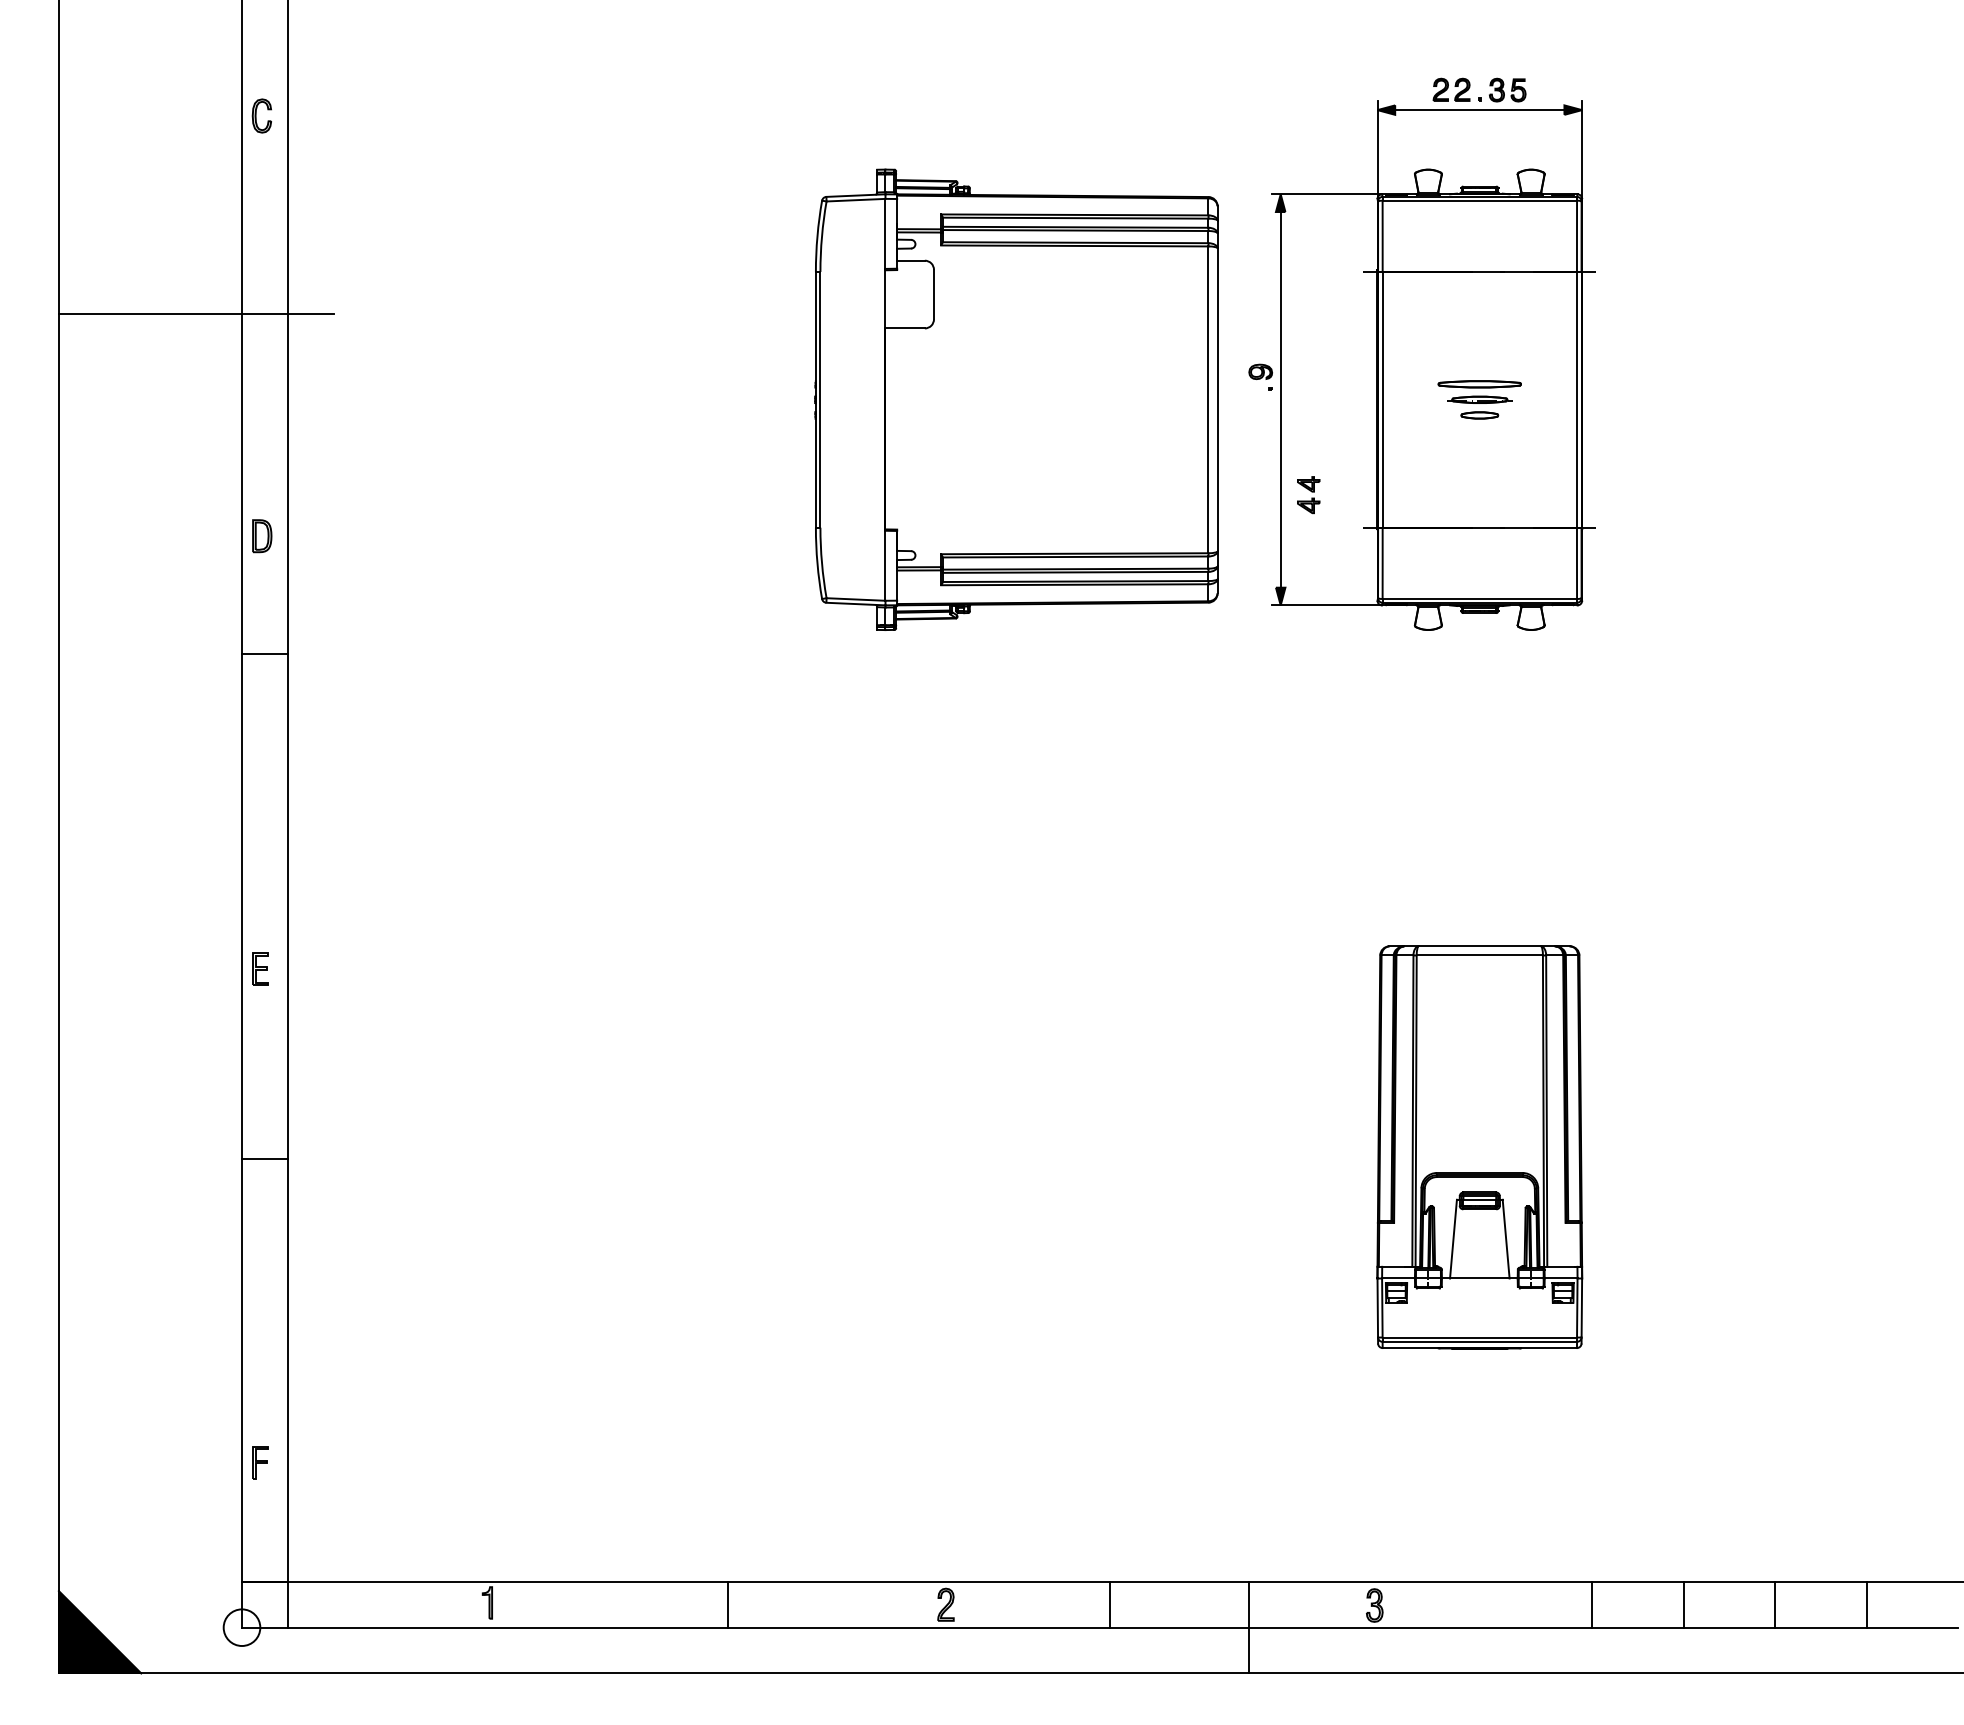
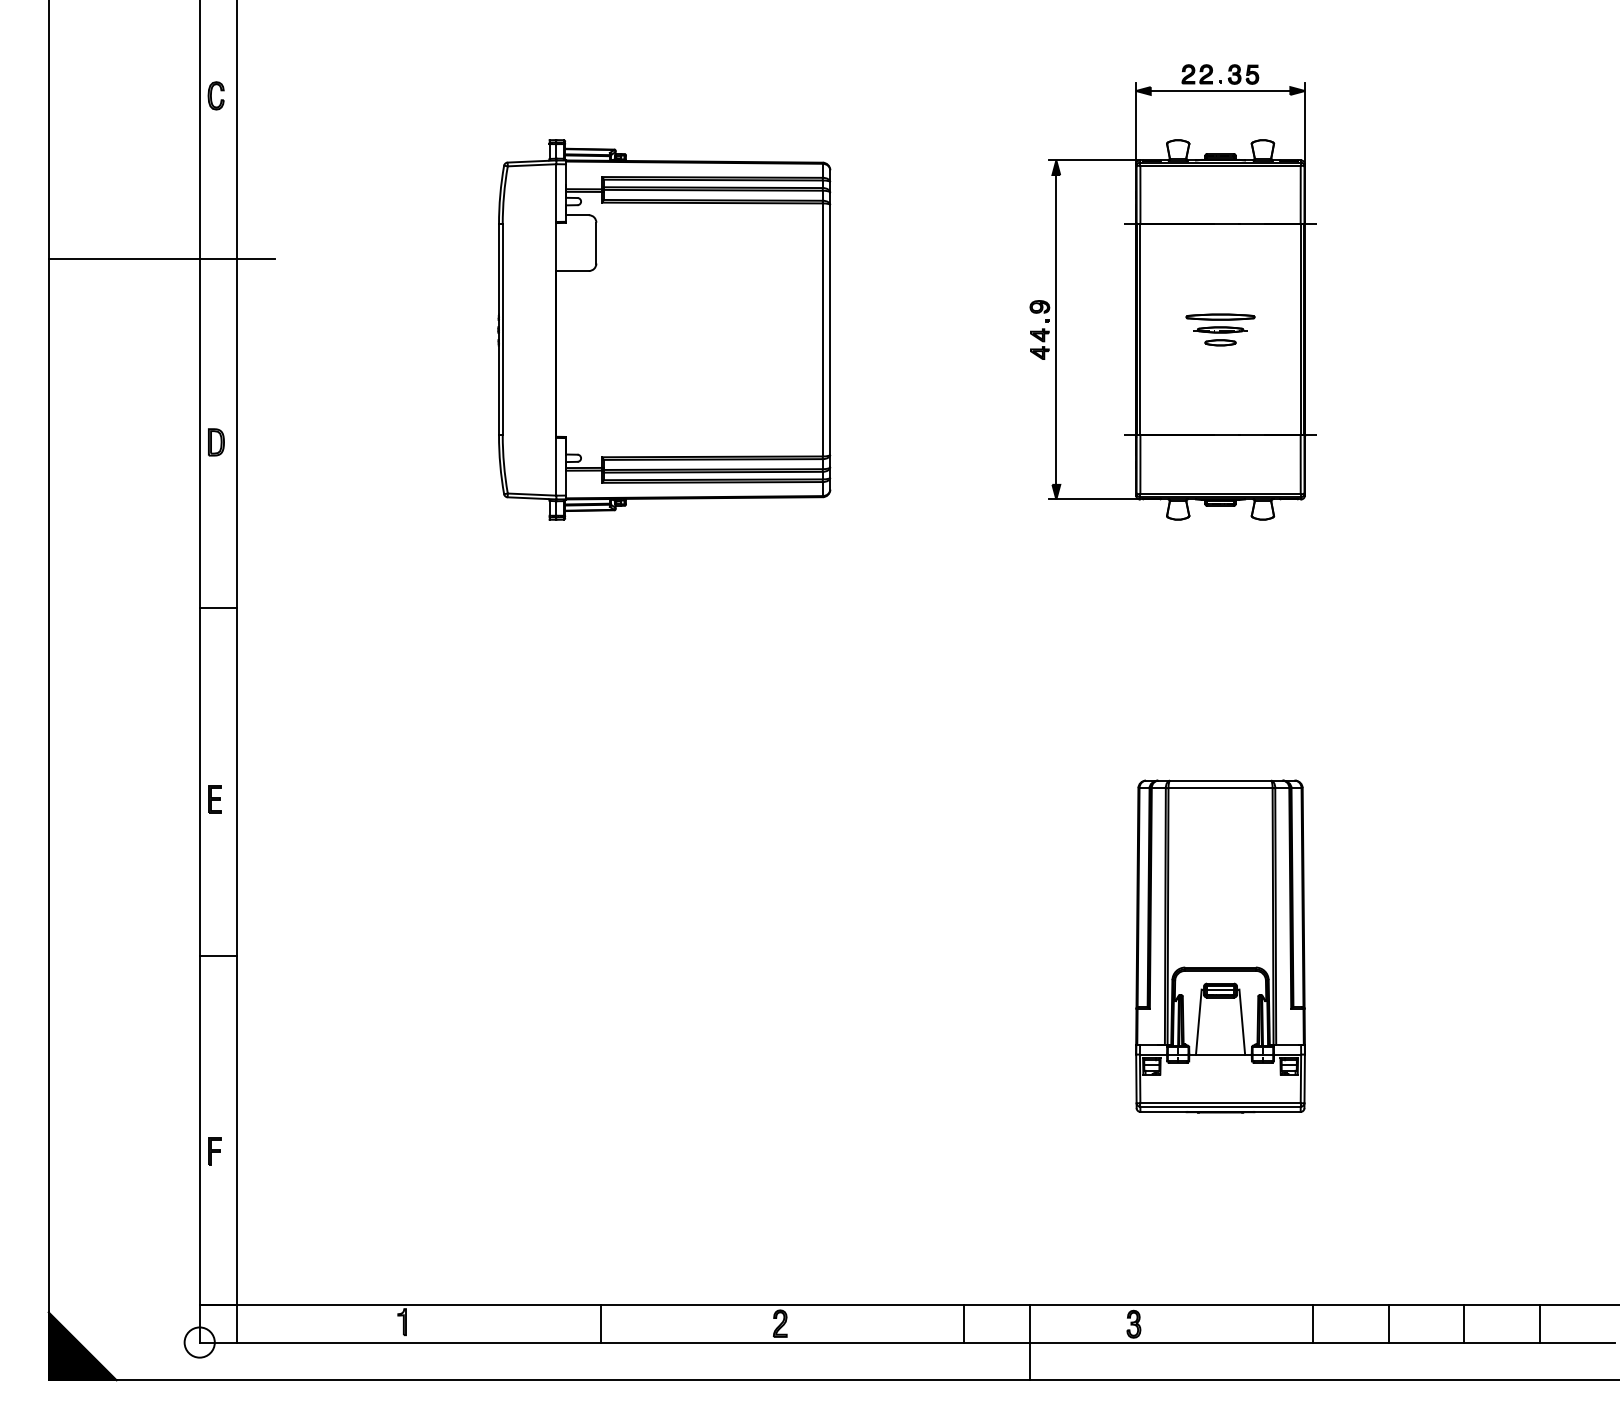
part: (1016, 399) -> (664, 329), moved
part: (1308, 495) -> (1039, 344), moved
line: (264, 653) -> (218, 607), moved
part: (260, 1462) -> (214, 1151), moved
line: (1109, 1604) -> (963, 1323), moved

